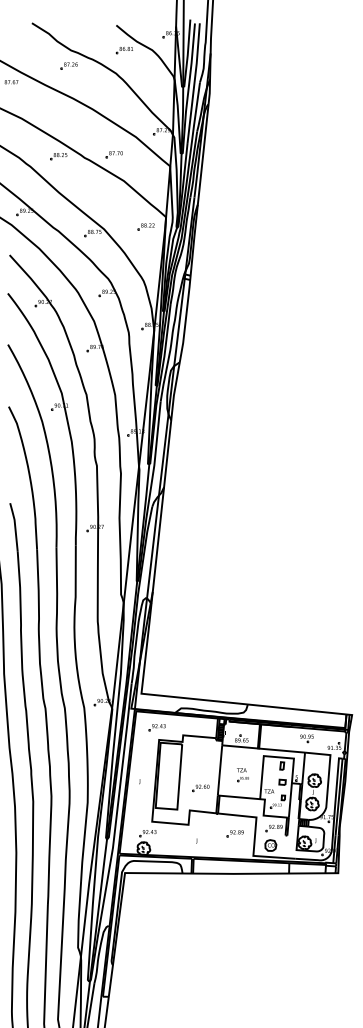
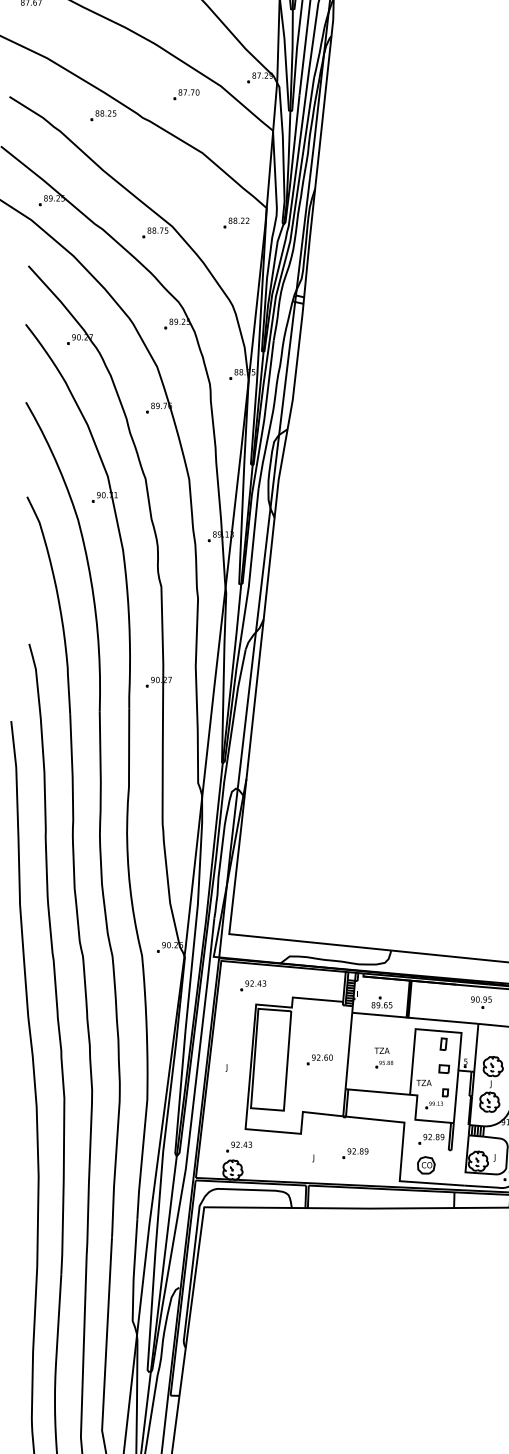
part: (113, 154) -> (185, 94), moved
part: (200, 788) -> (319, 1060), moved
part: (234, 833) -> (354, 1153), moved

